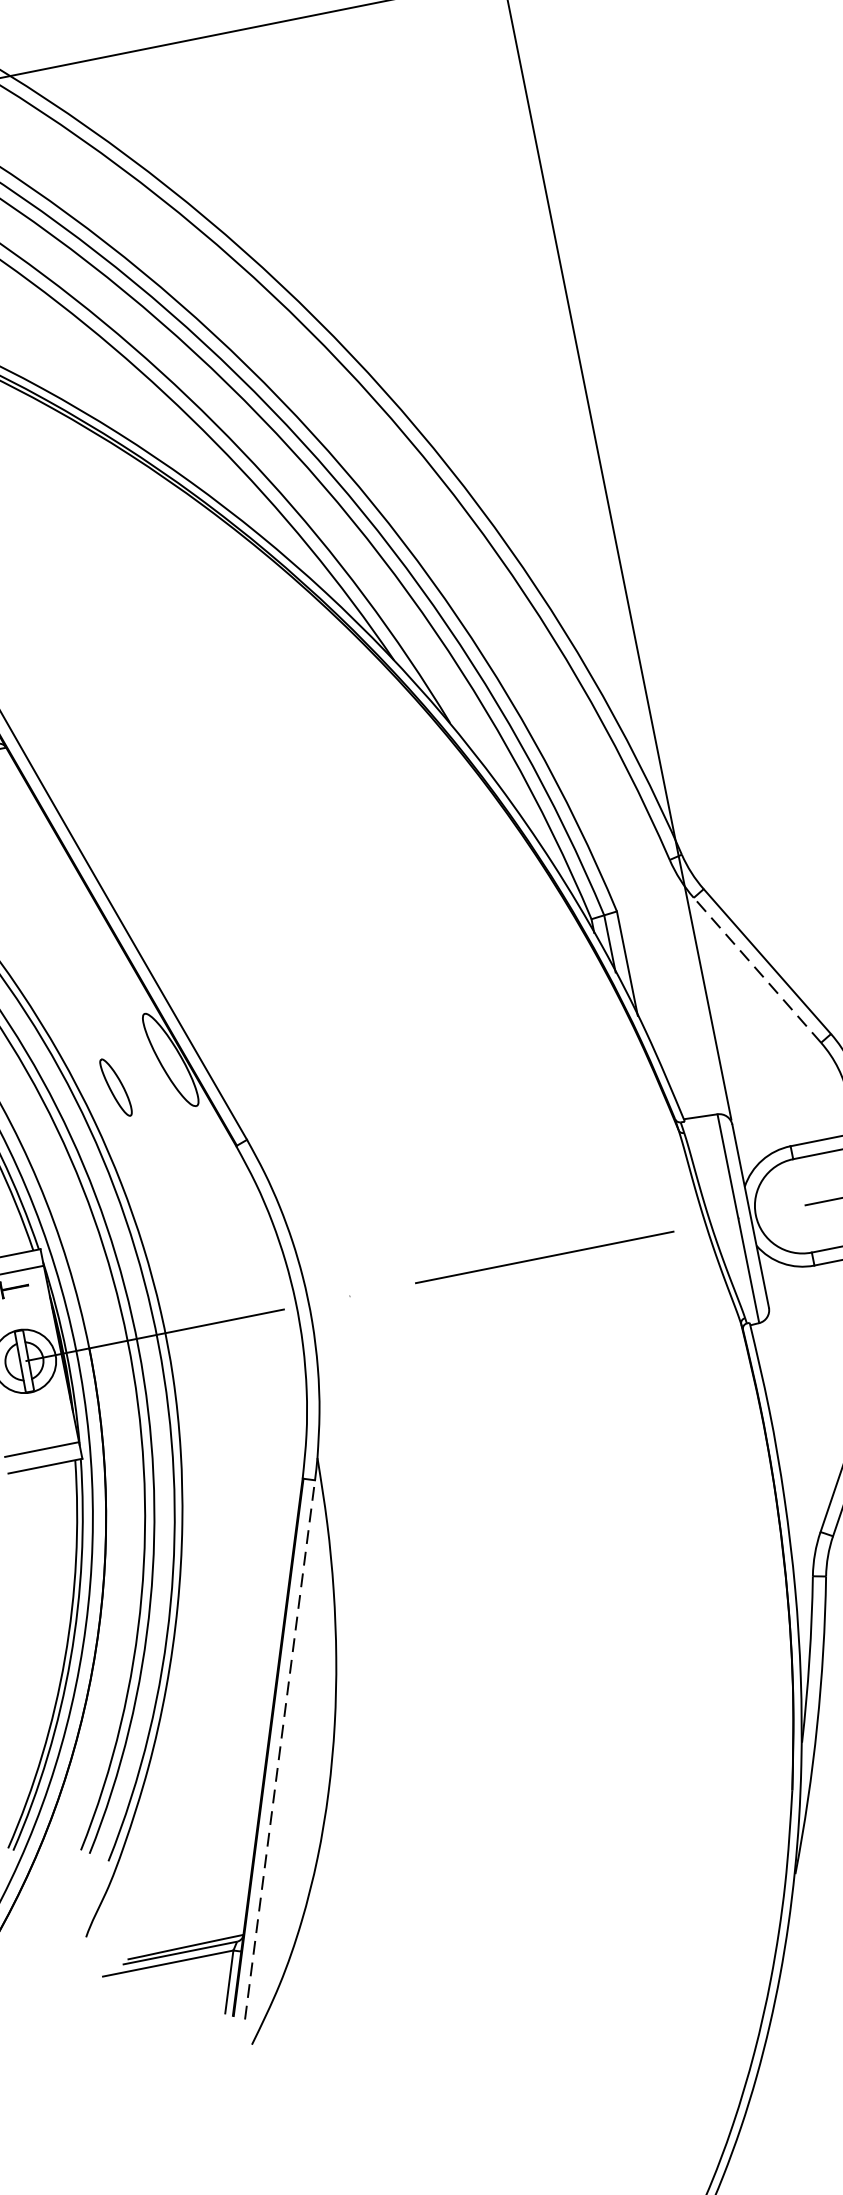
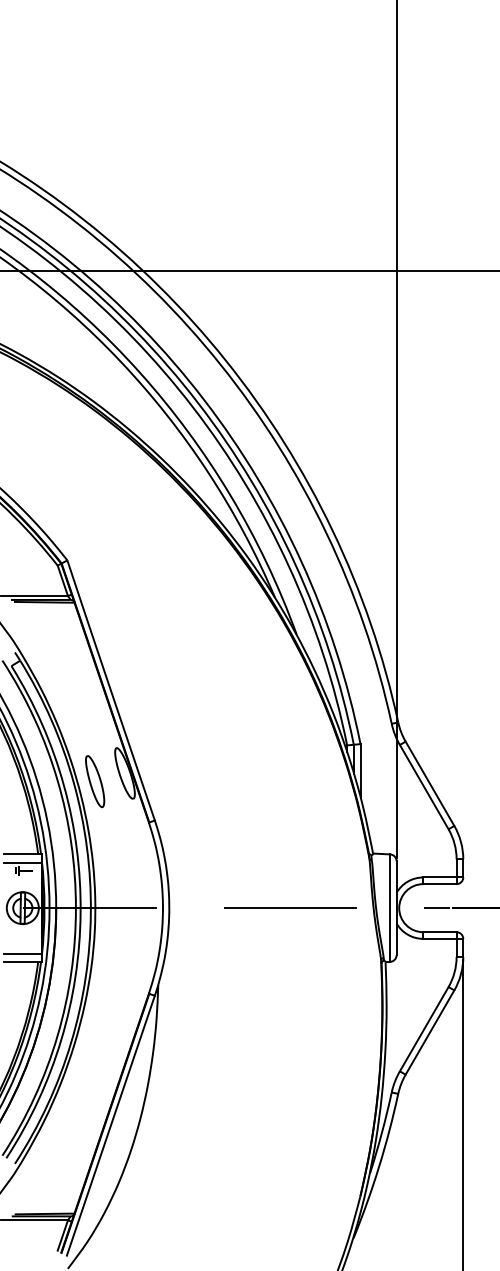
line: (758, 970) -> (424, 787), dashed -> solid
part: (116, 1087) -> (95, 781), size x1.67
line: (281, 1749) -> (111, 1125), dashed -> solid

